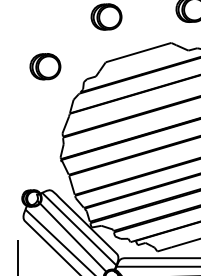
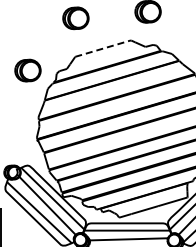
line: (138, 52) -> (103, 48), solid -> dashed
part: (44, 66) -> (27, 70), moved

